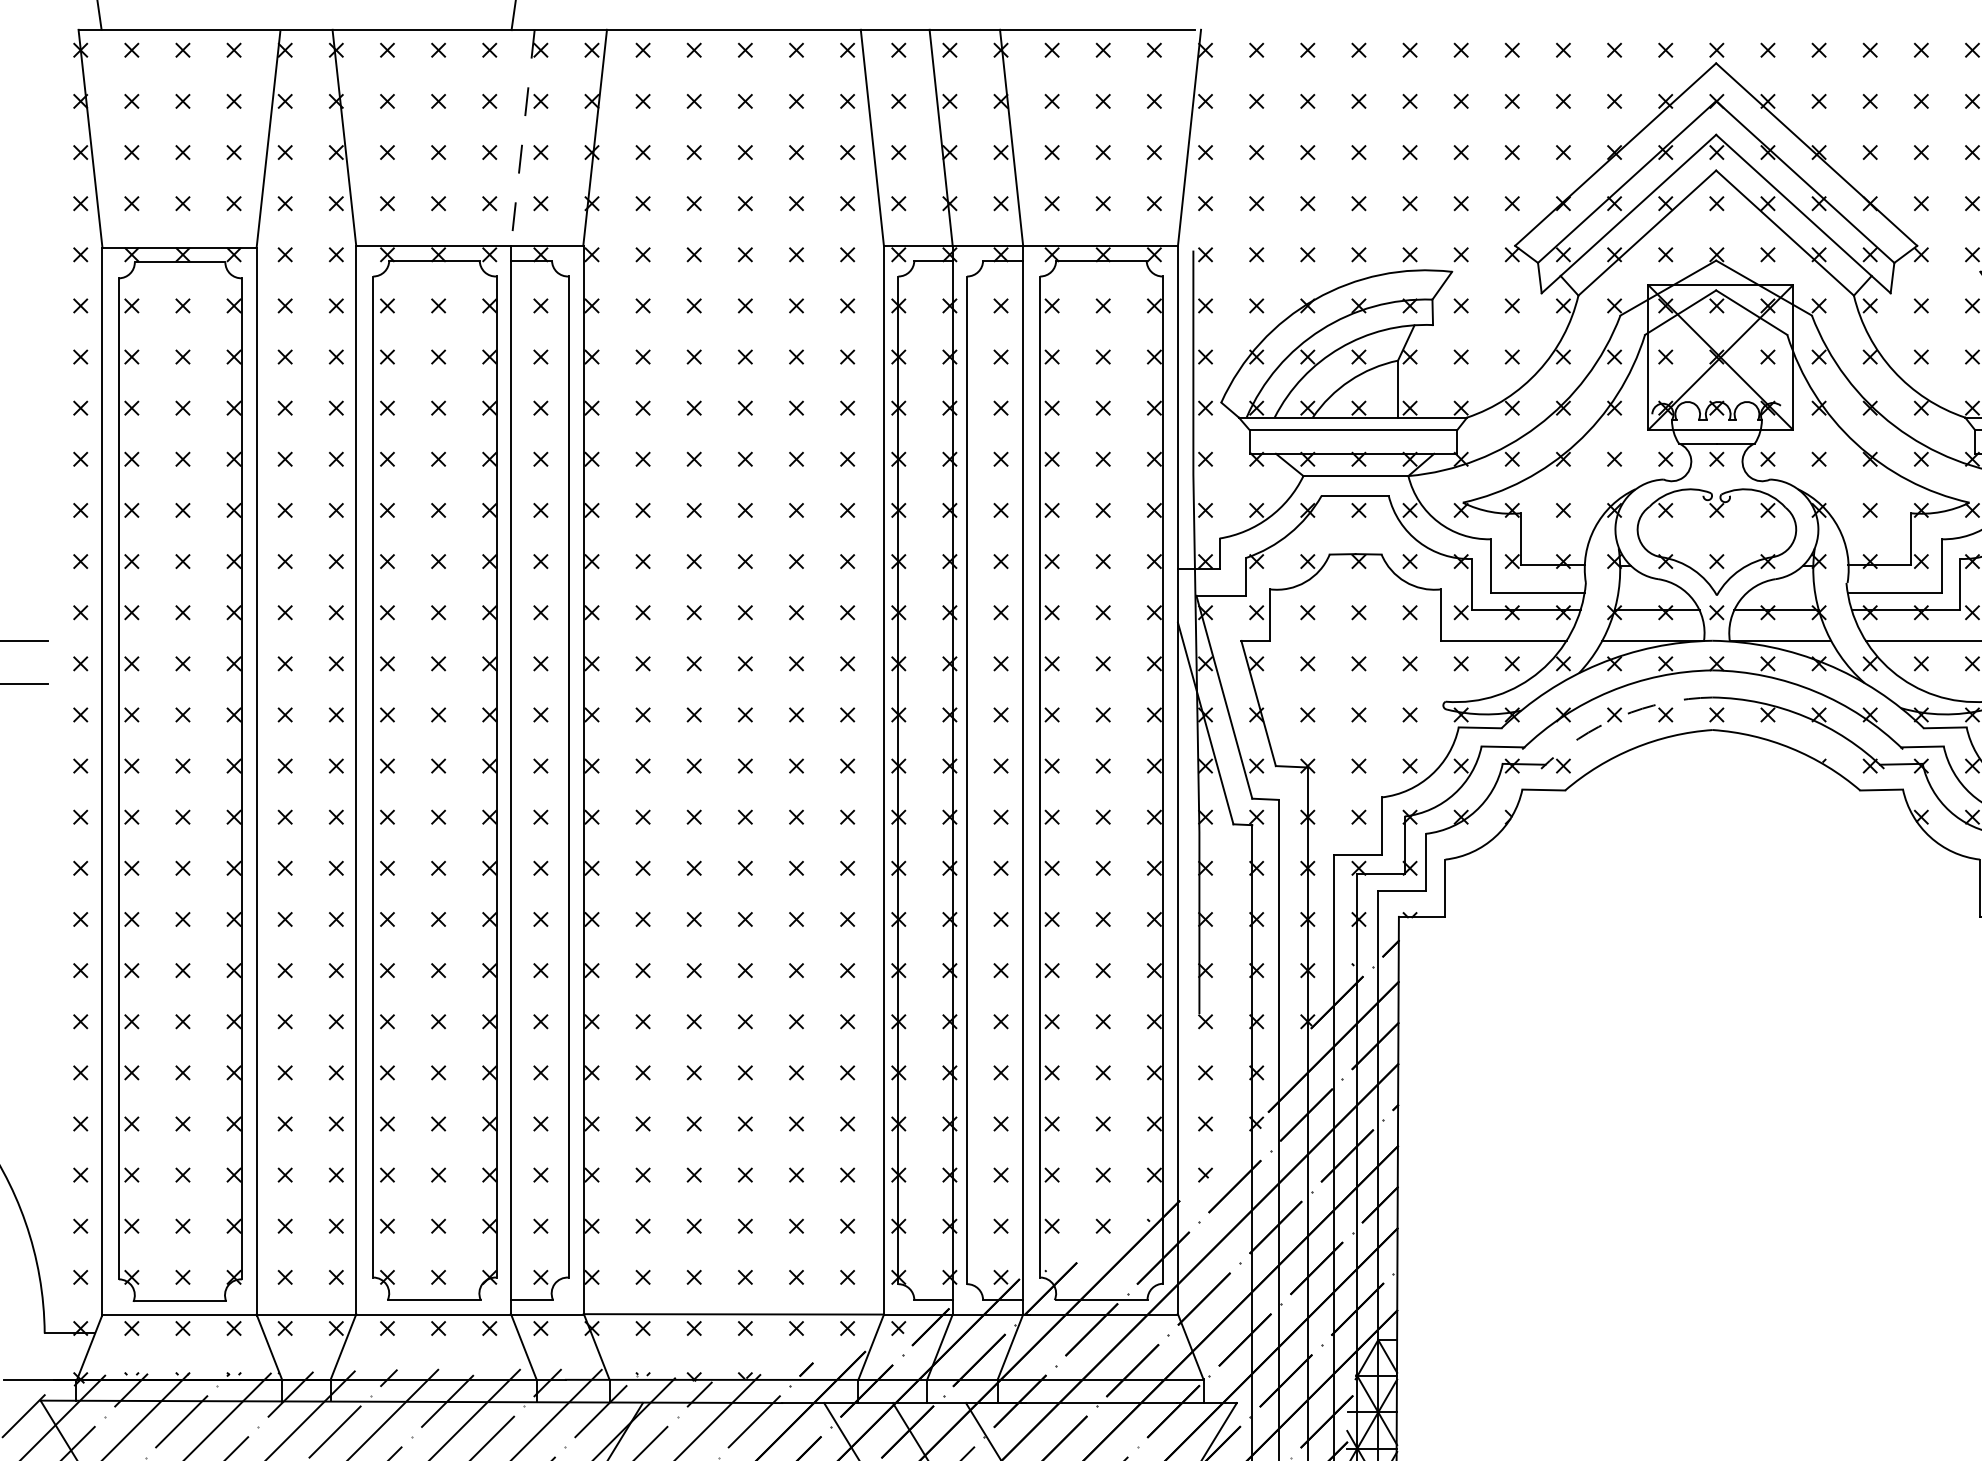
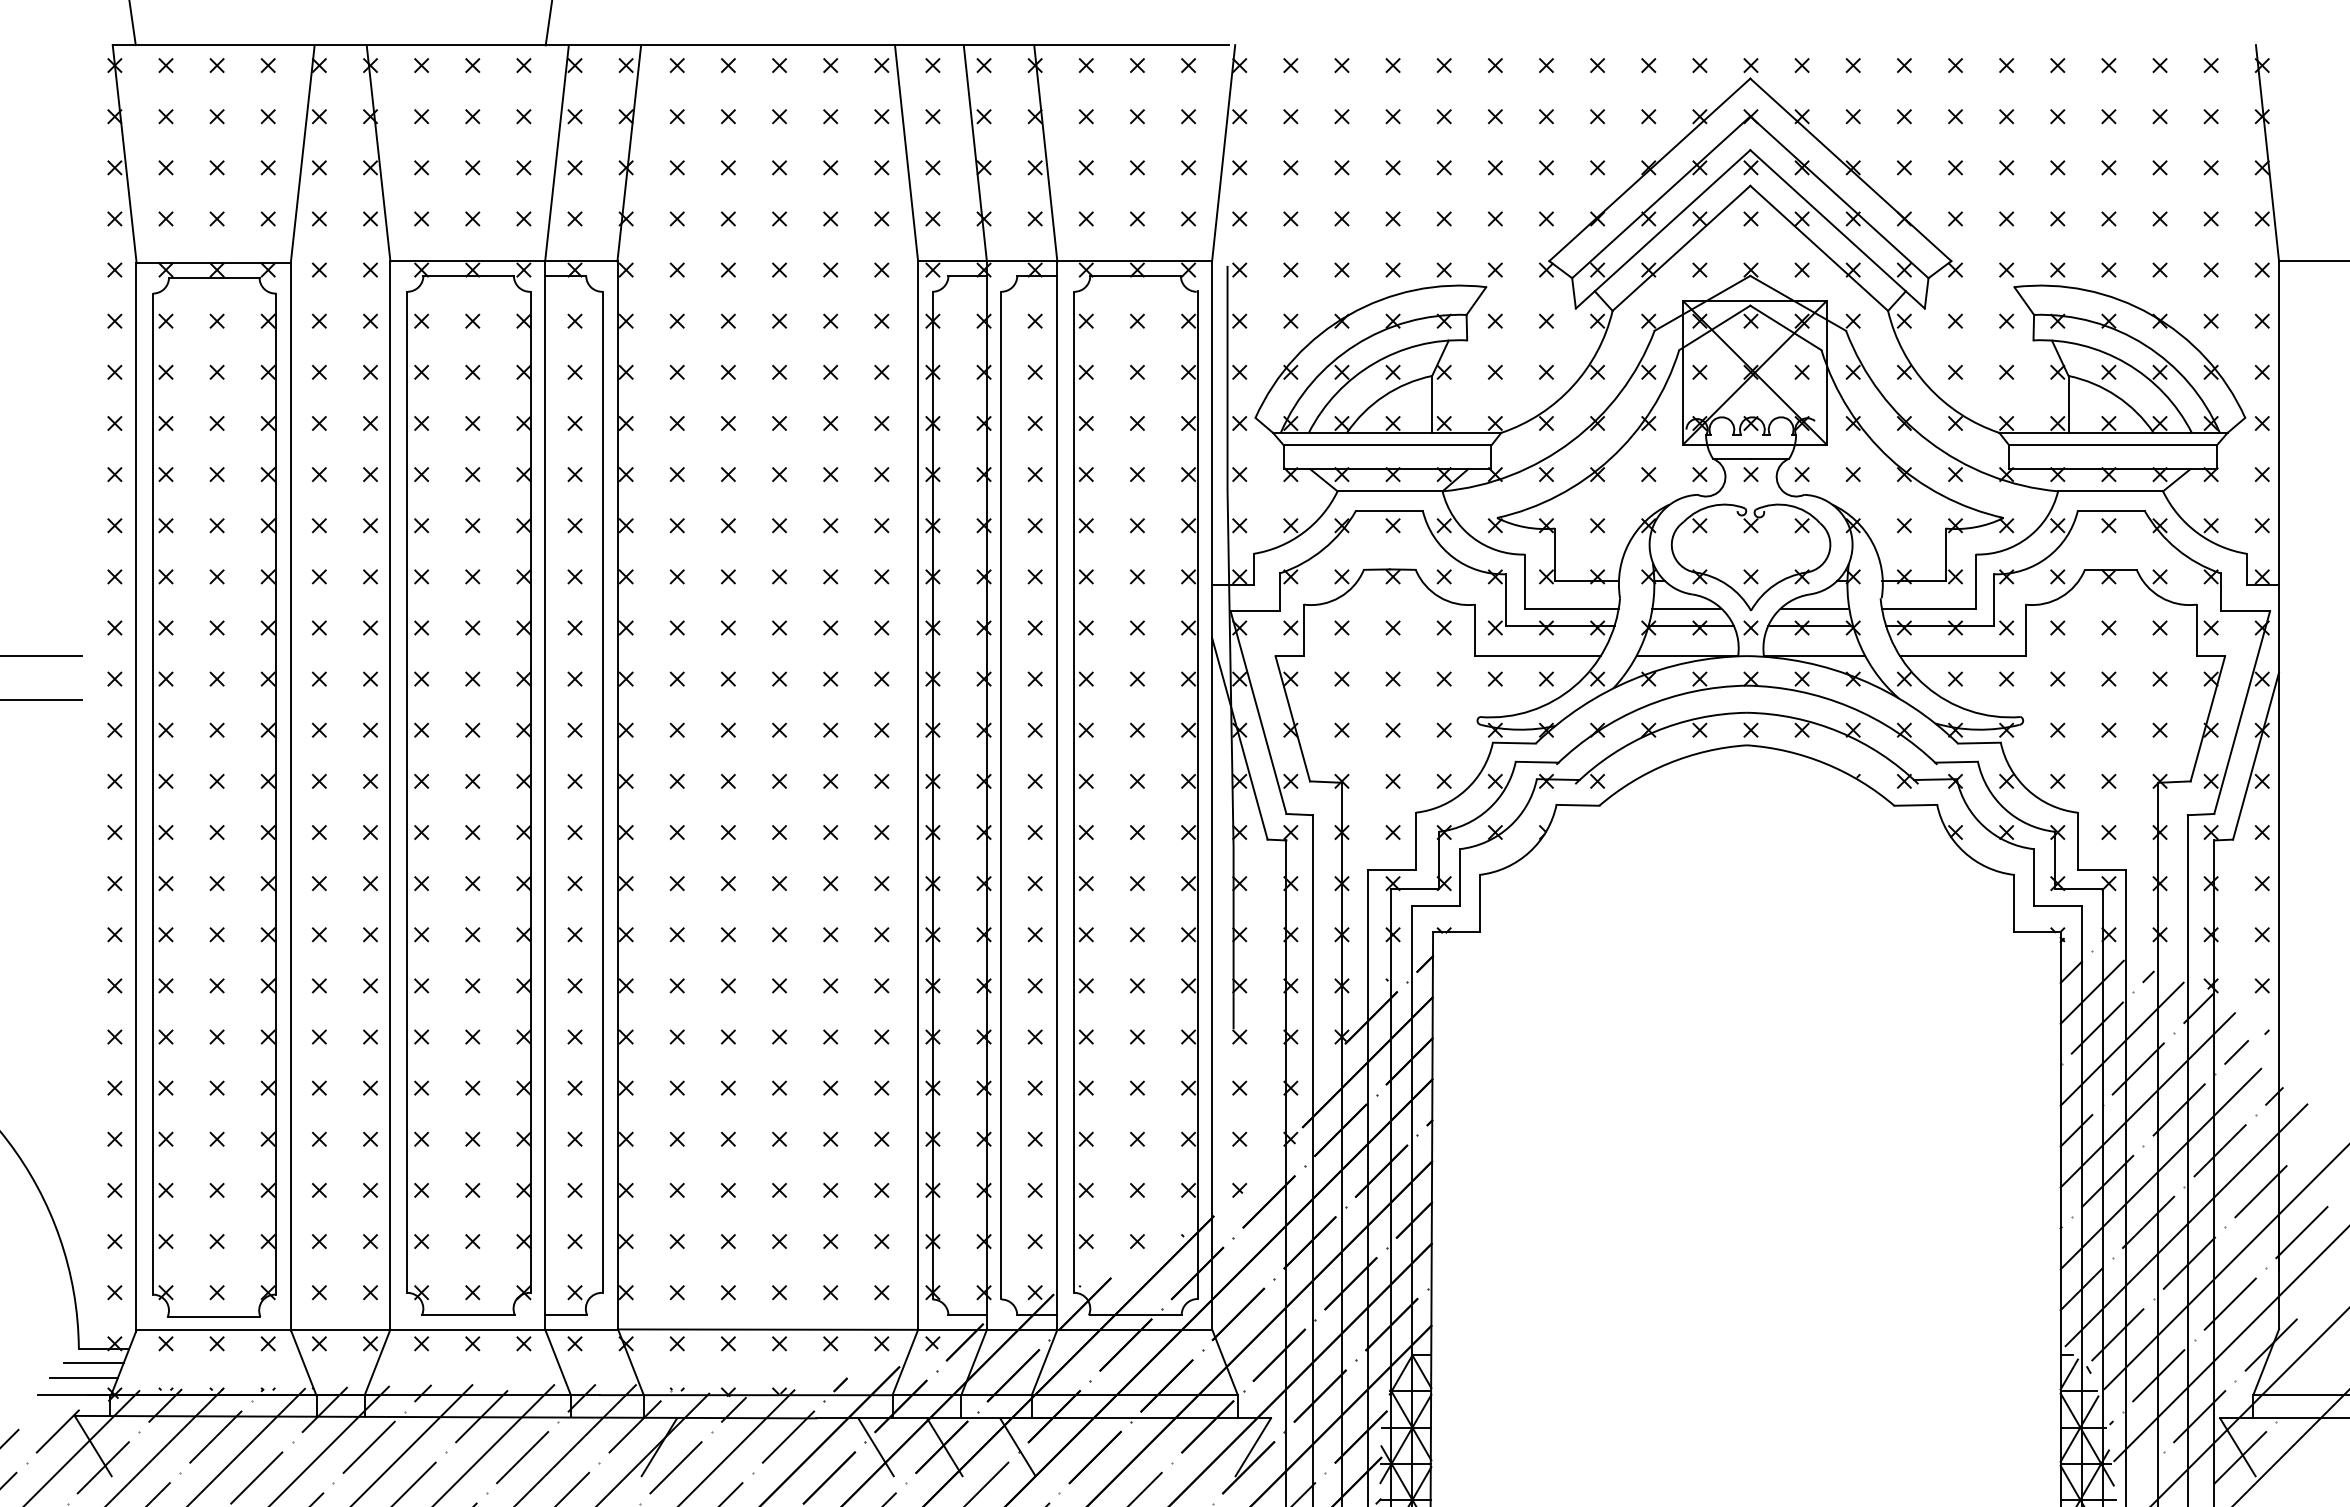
line: (523, 138) -> (557, 153), dashed -> solid
line: (1652, 593) -> (1686, 608), added
line: (1780, 593) -> (1814, 608), added
arc: (1620, 717) -> (1654, 732), dashed -> solid
line: (59, 1348) -> (93, 1363), added
line: (49, 1362) -> (83, 1377), added

